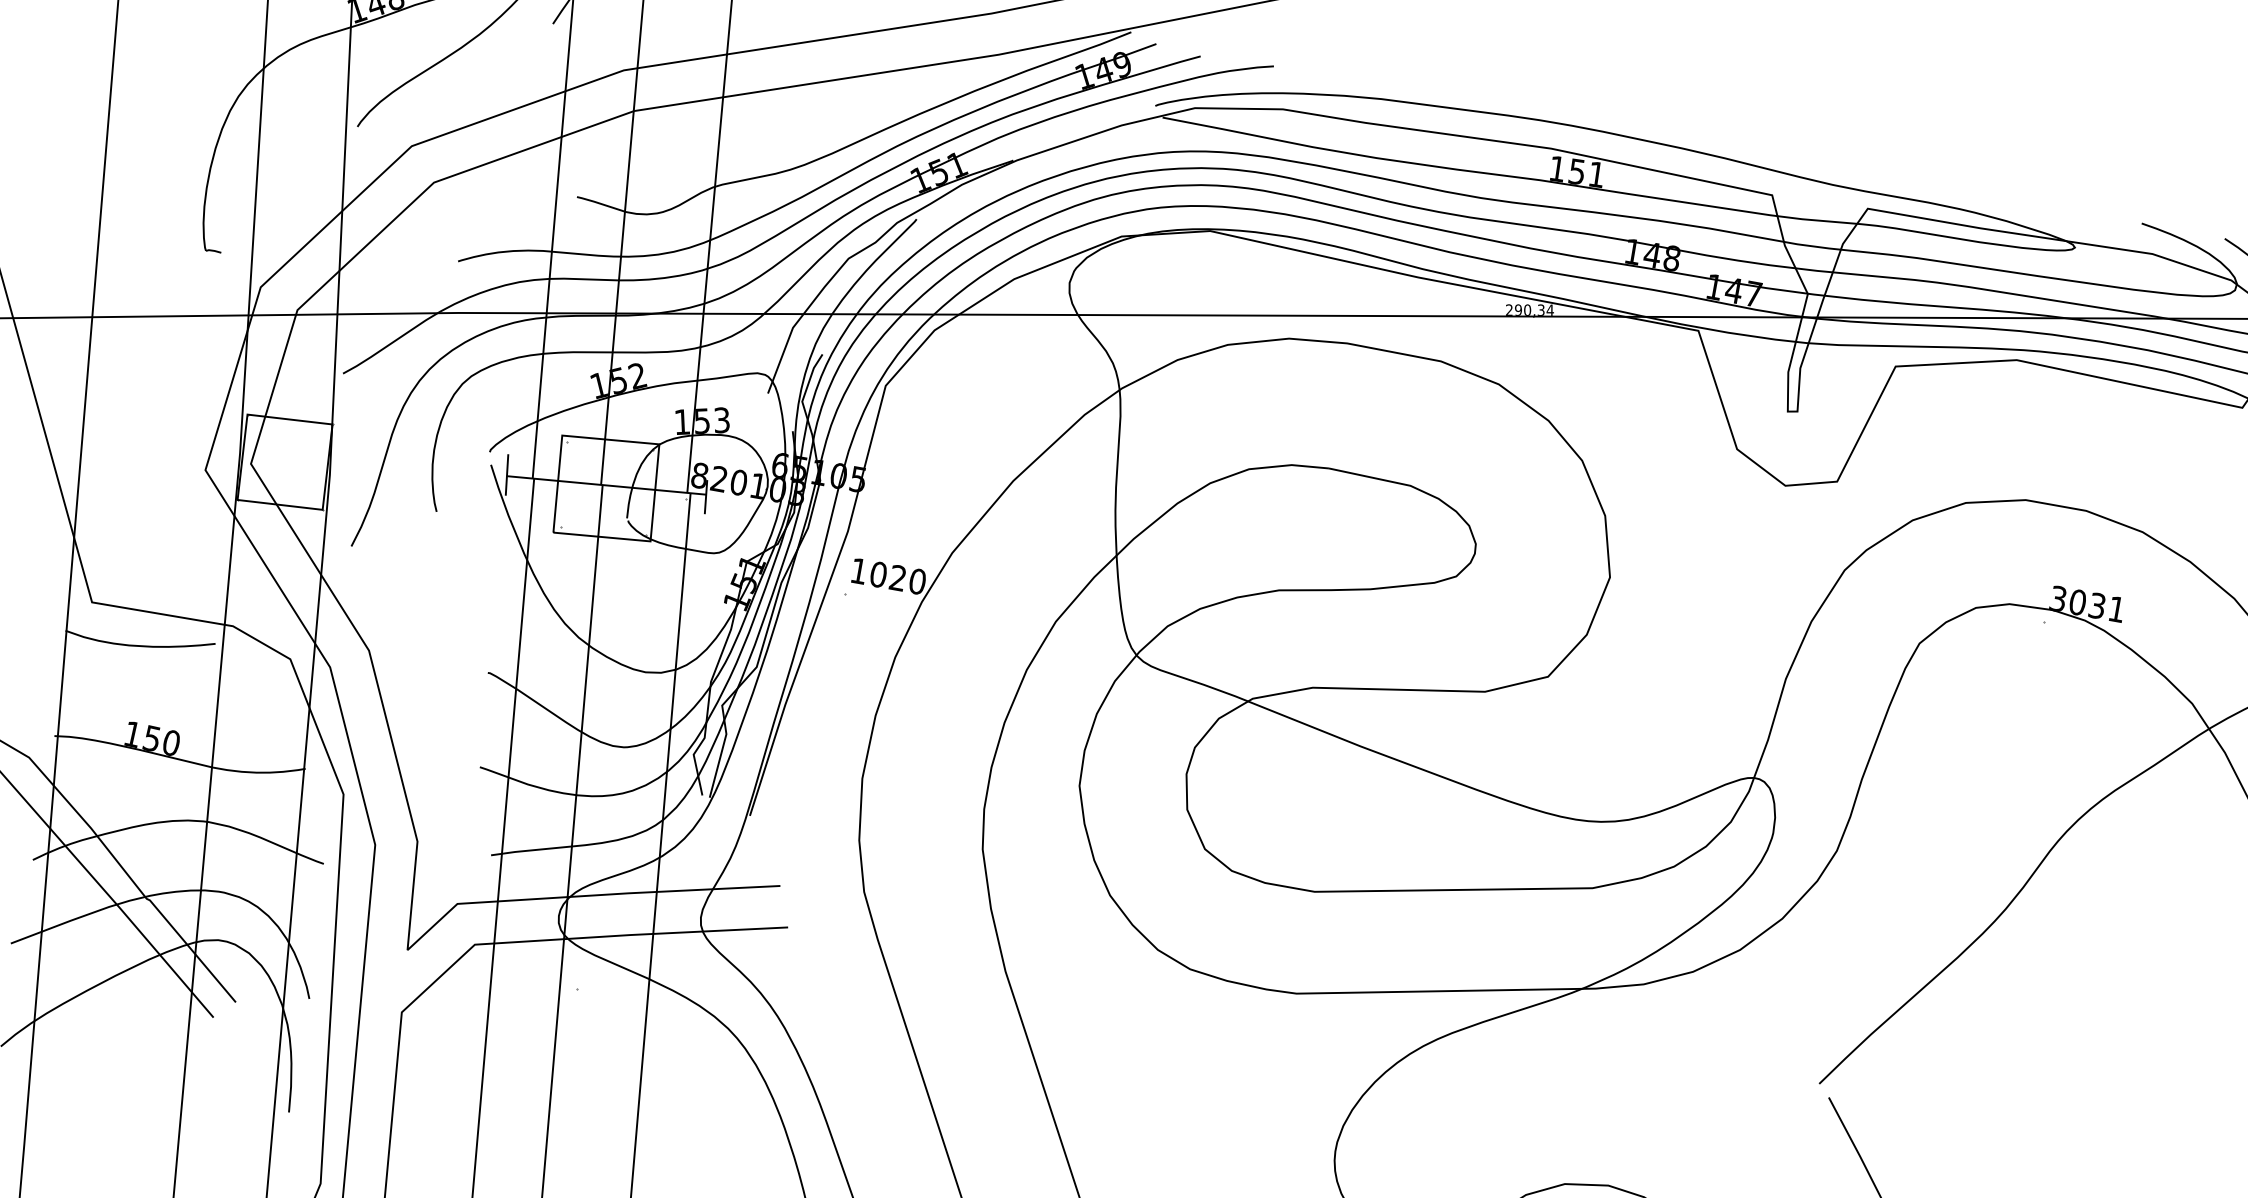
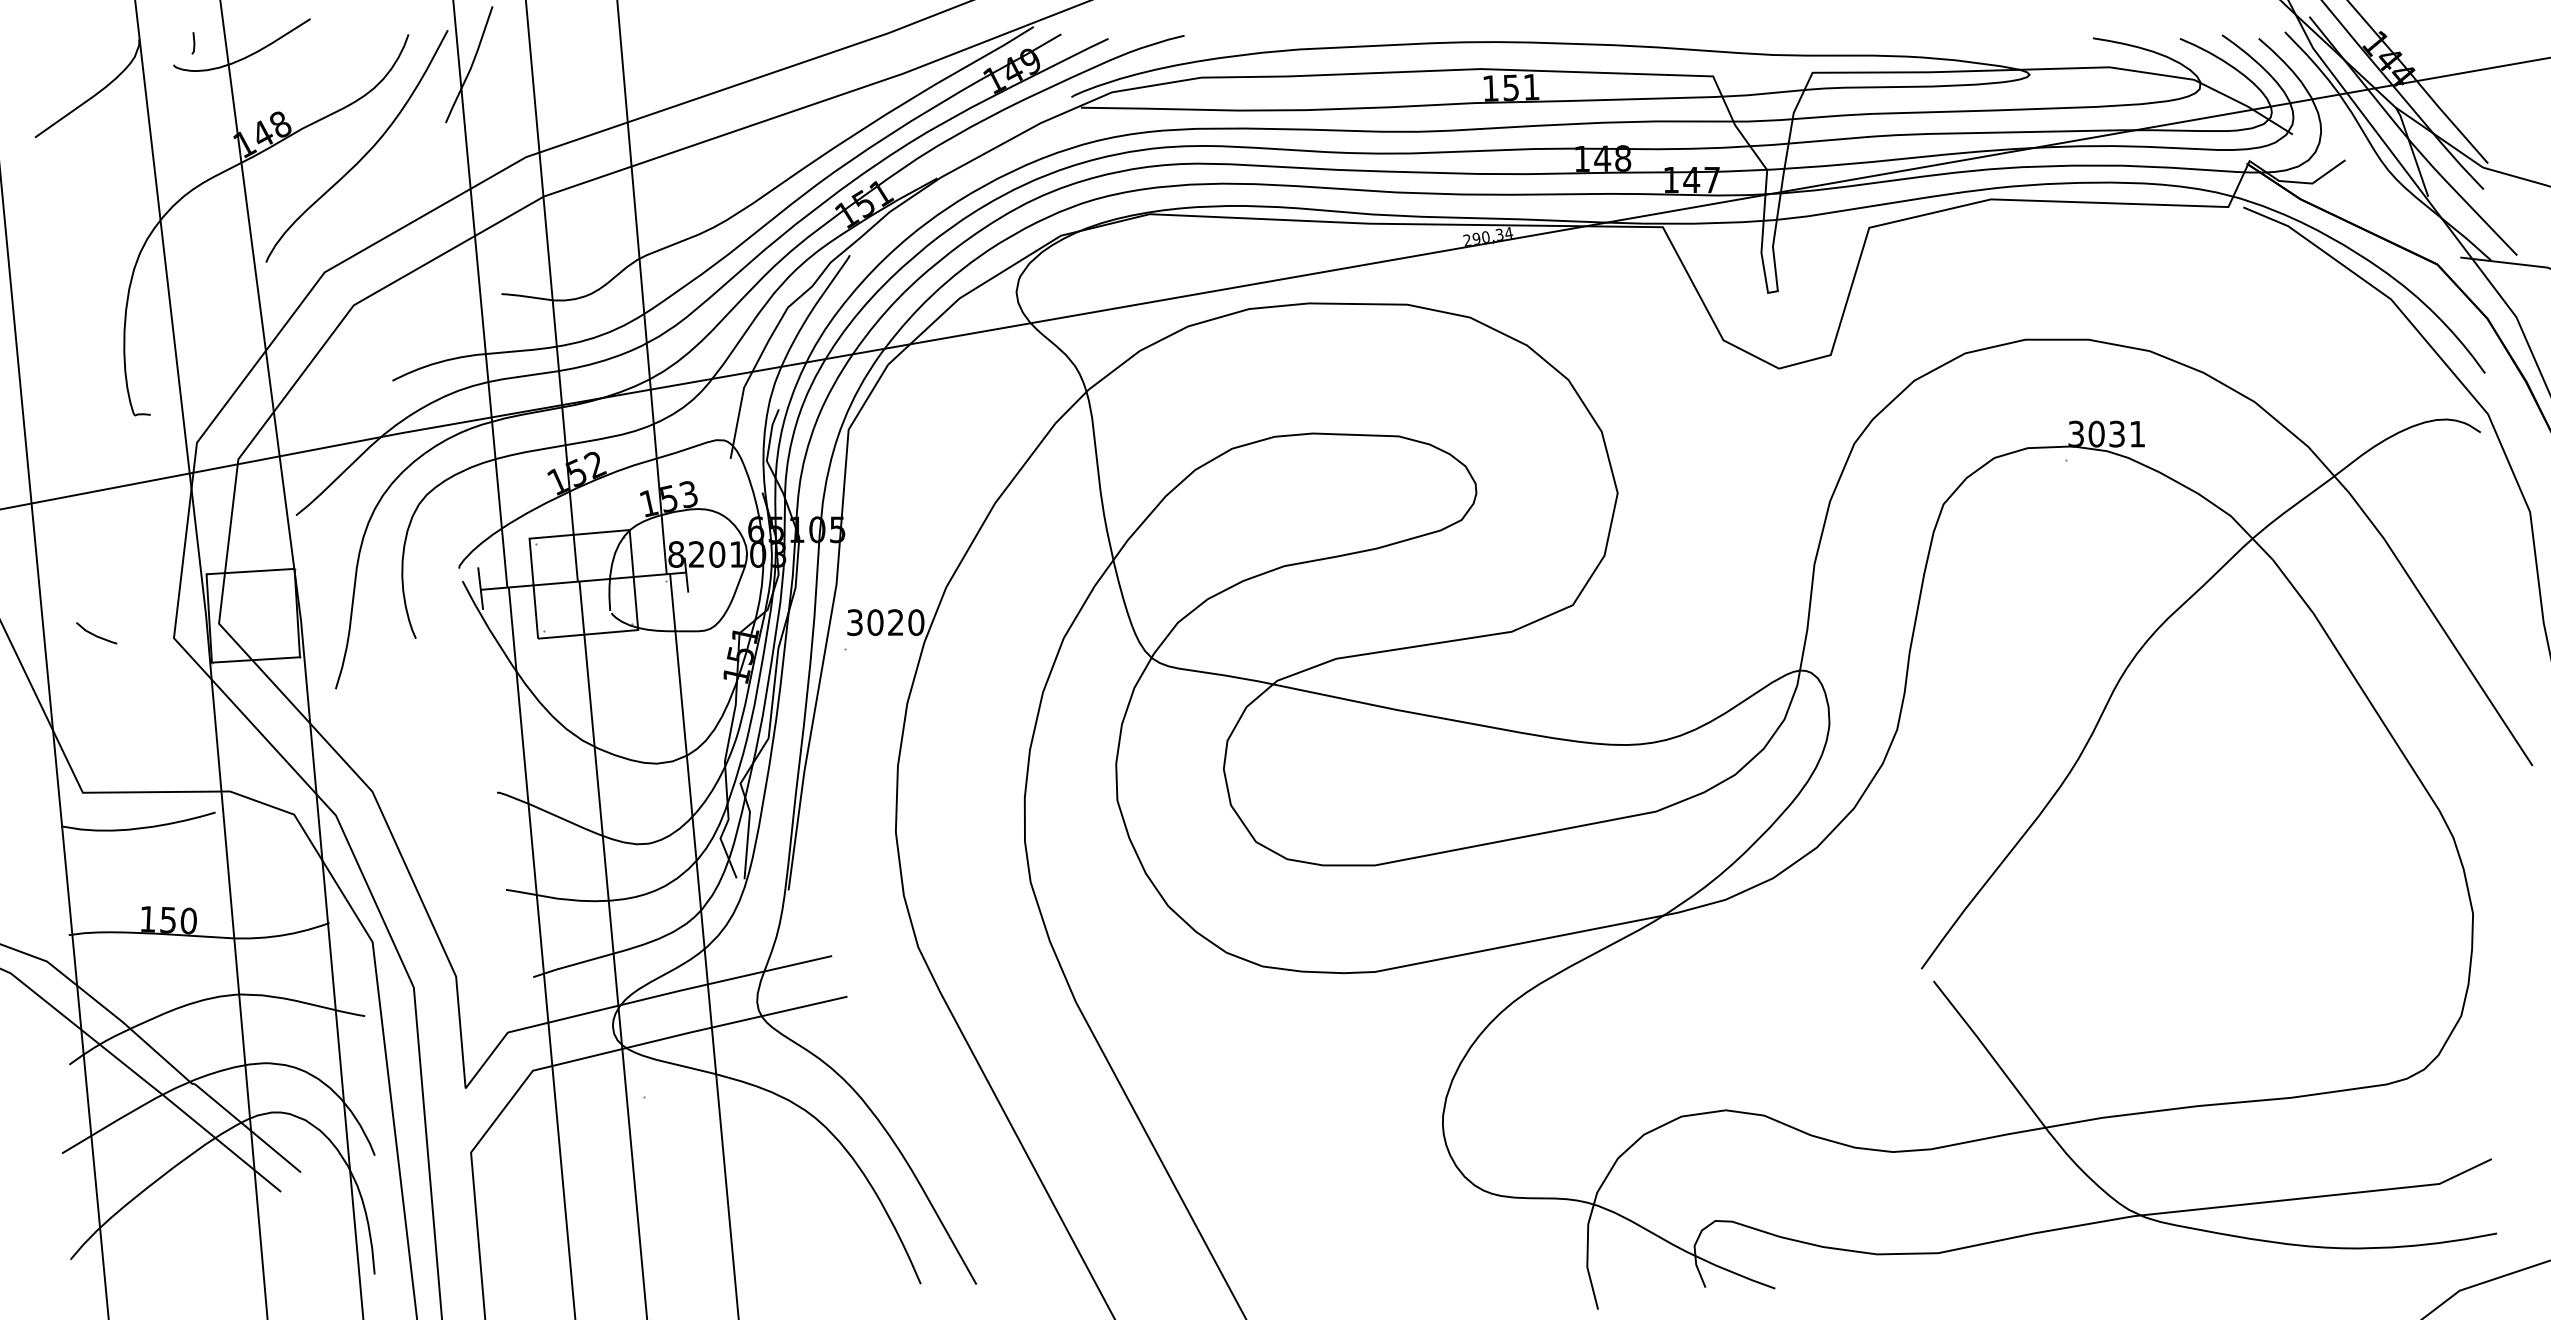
line: (131, 453) -> (95, 634), added
text: (858, 571) -> (854, 622), 1020 -> 3020

